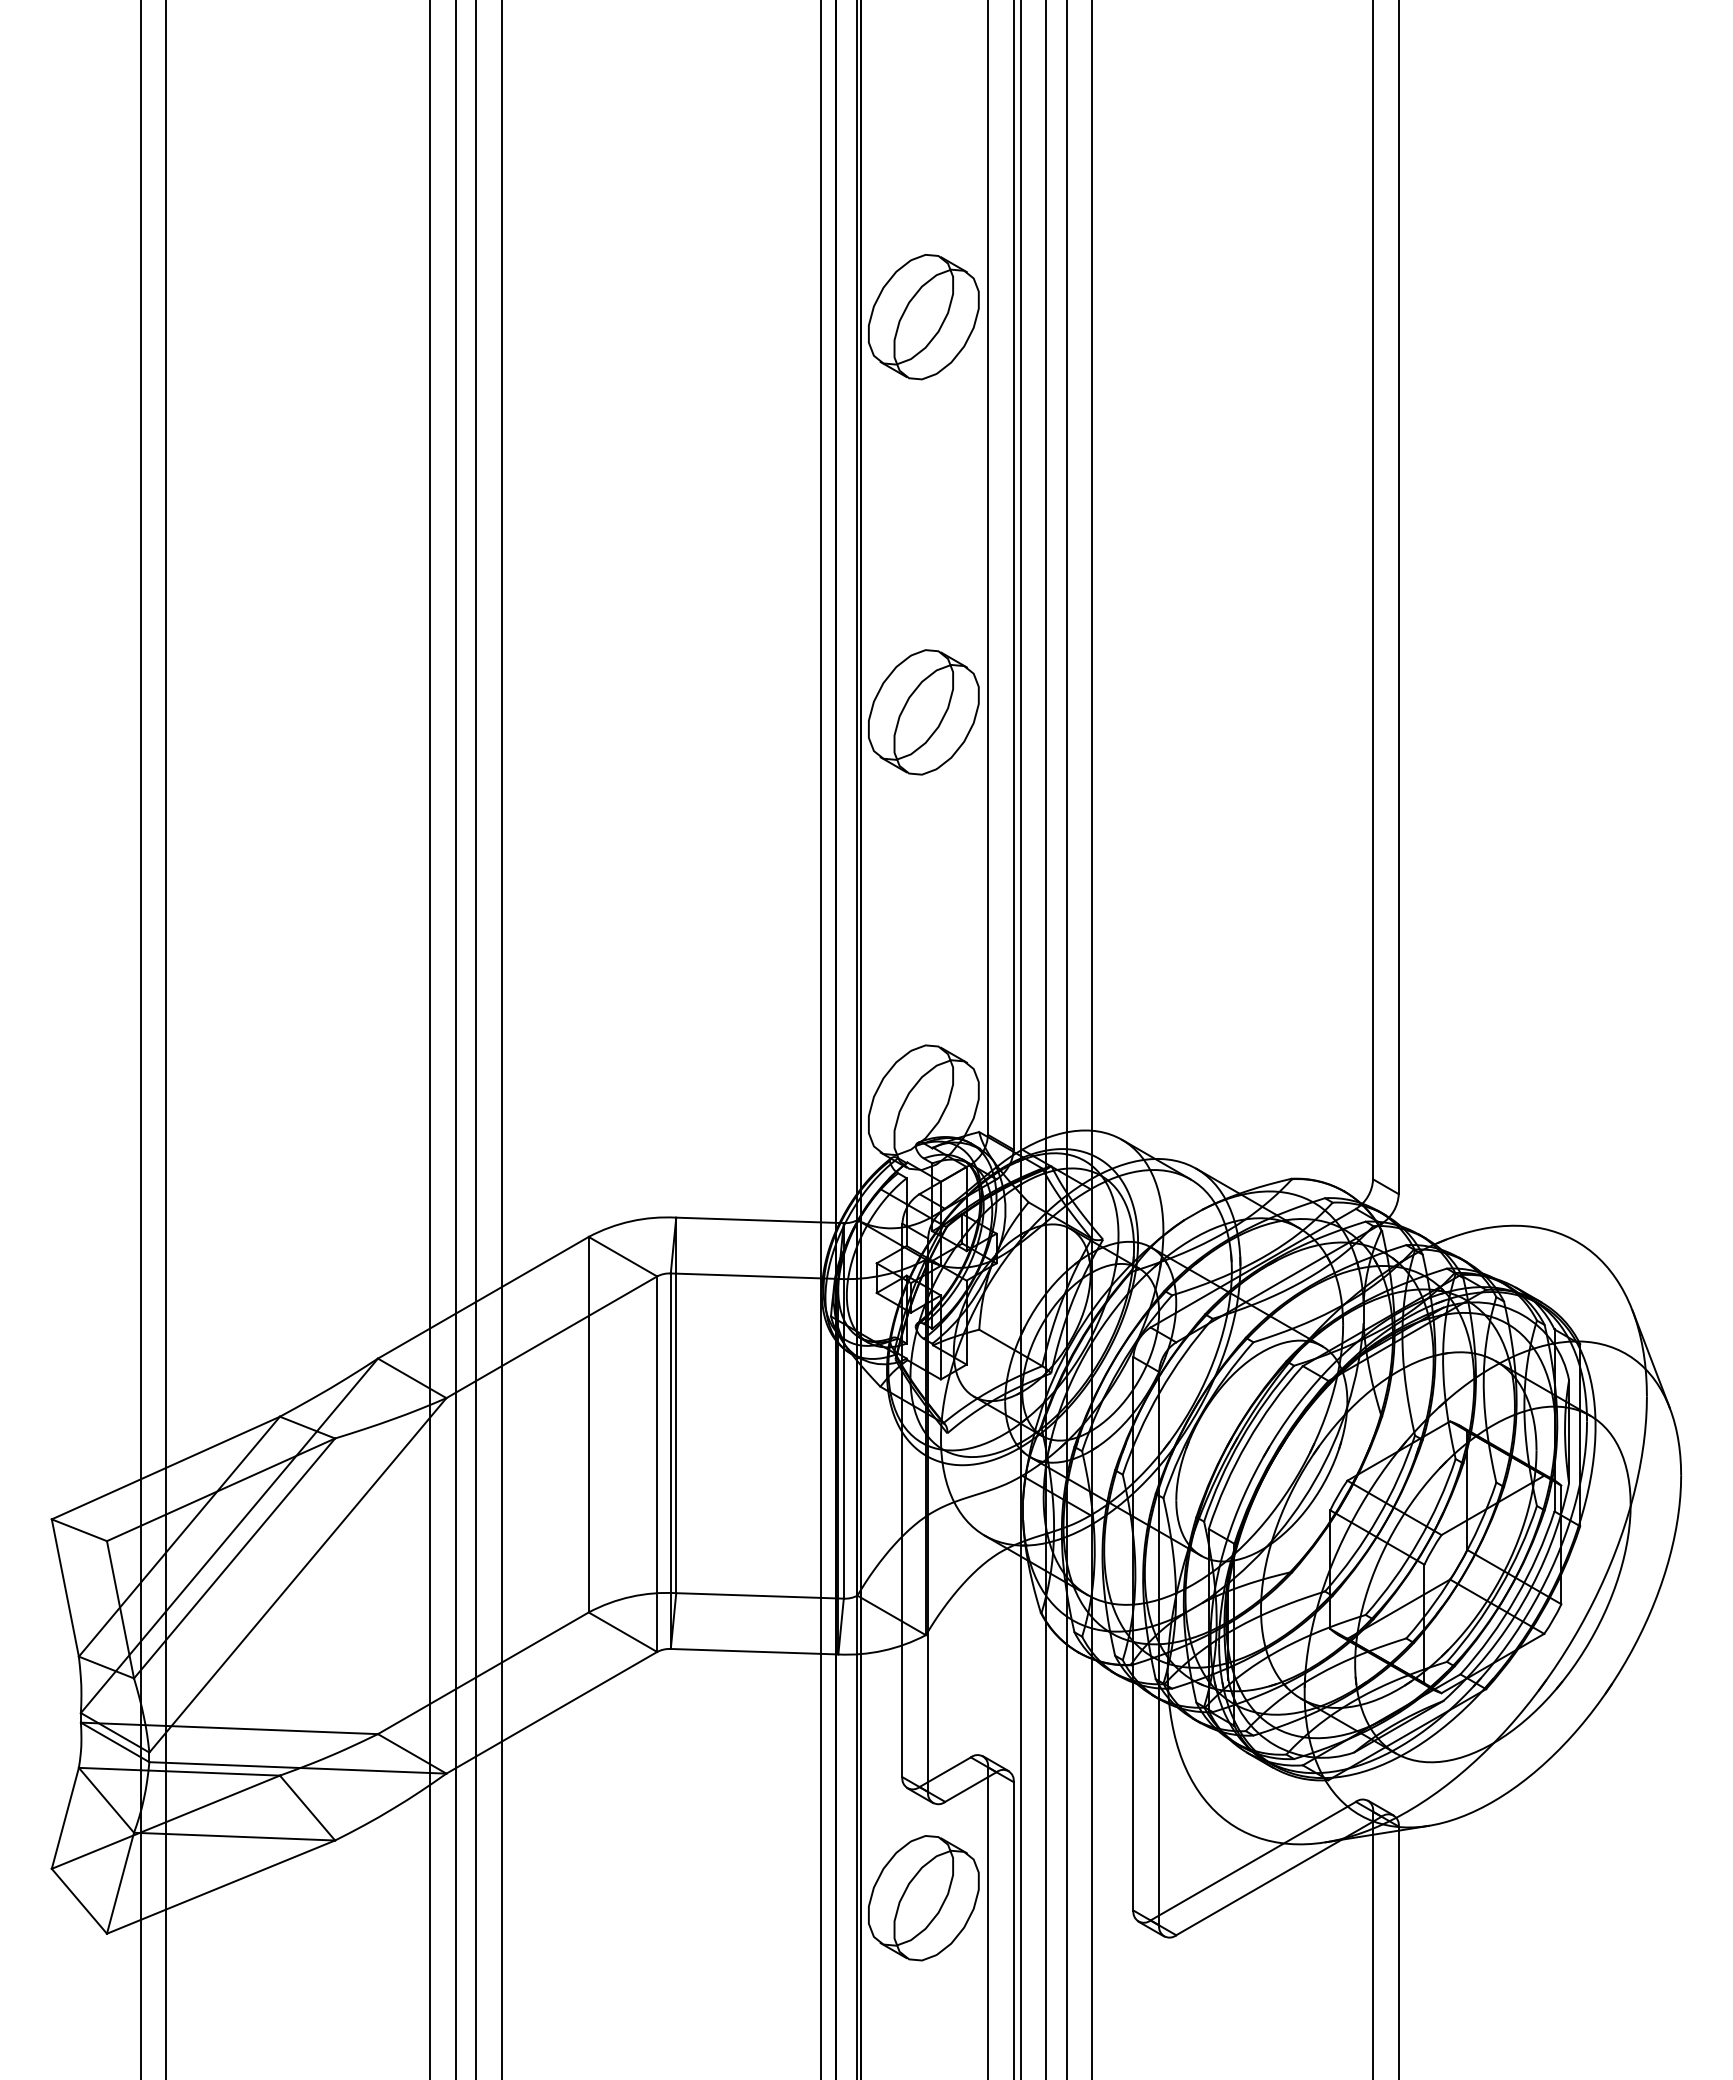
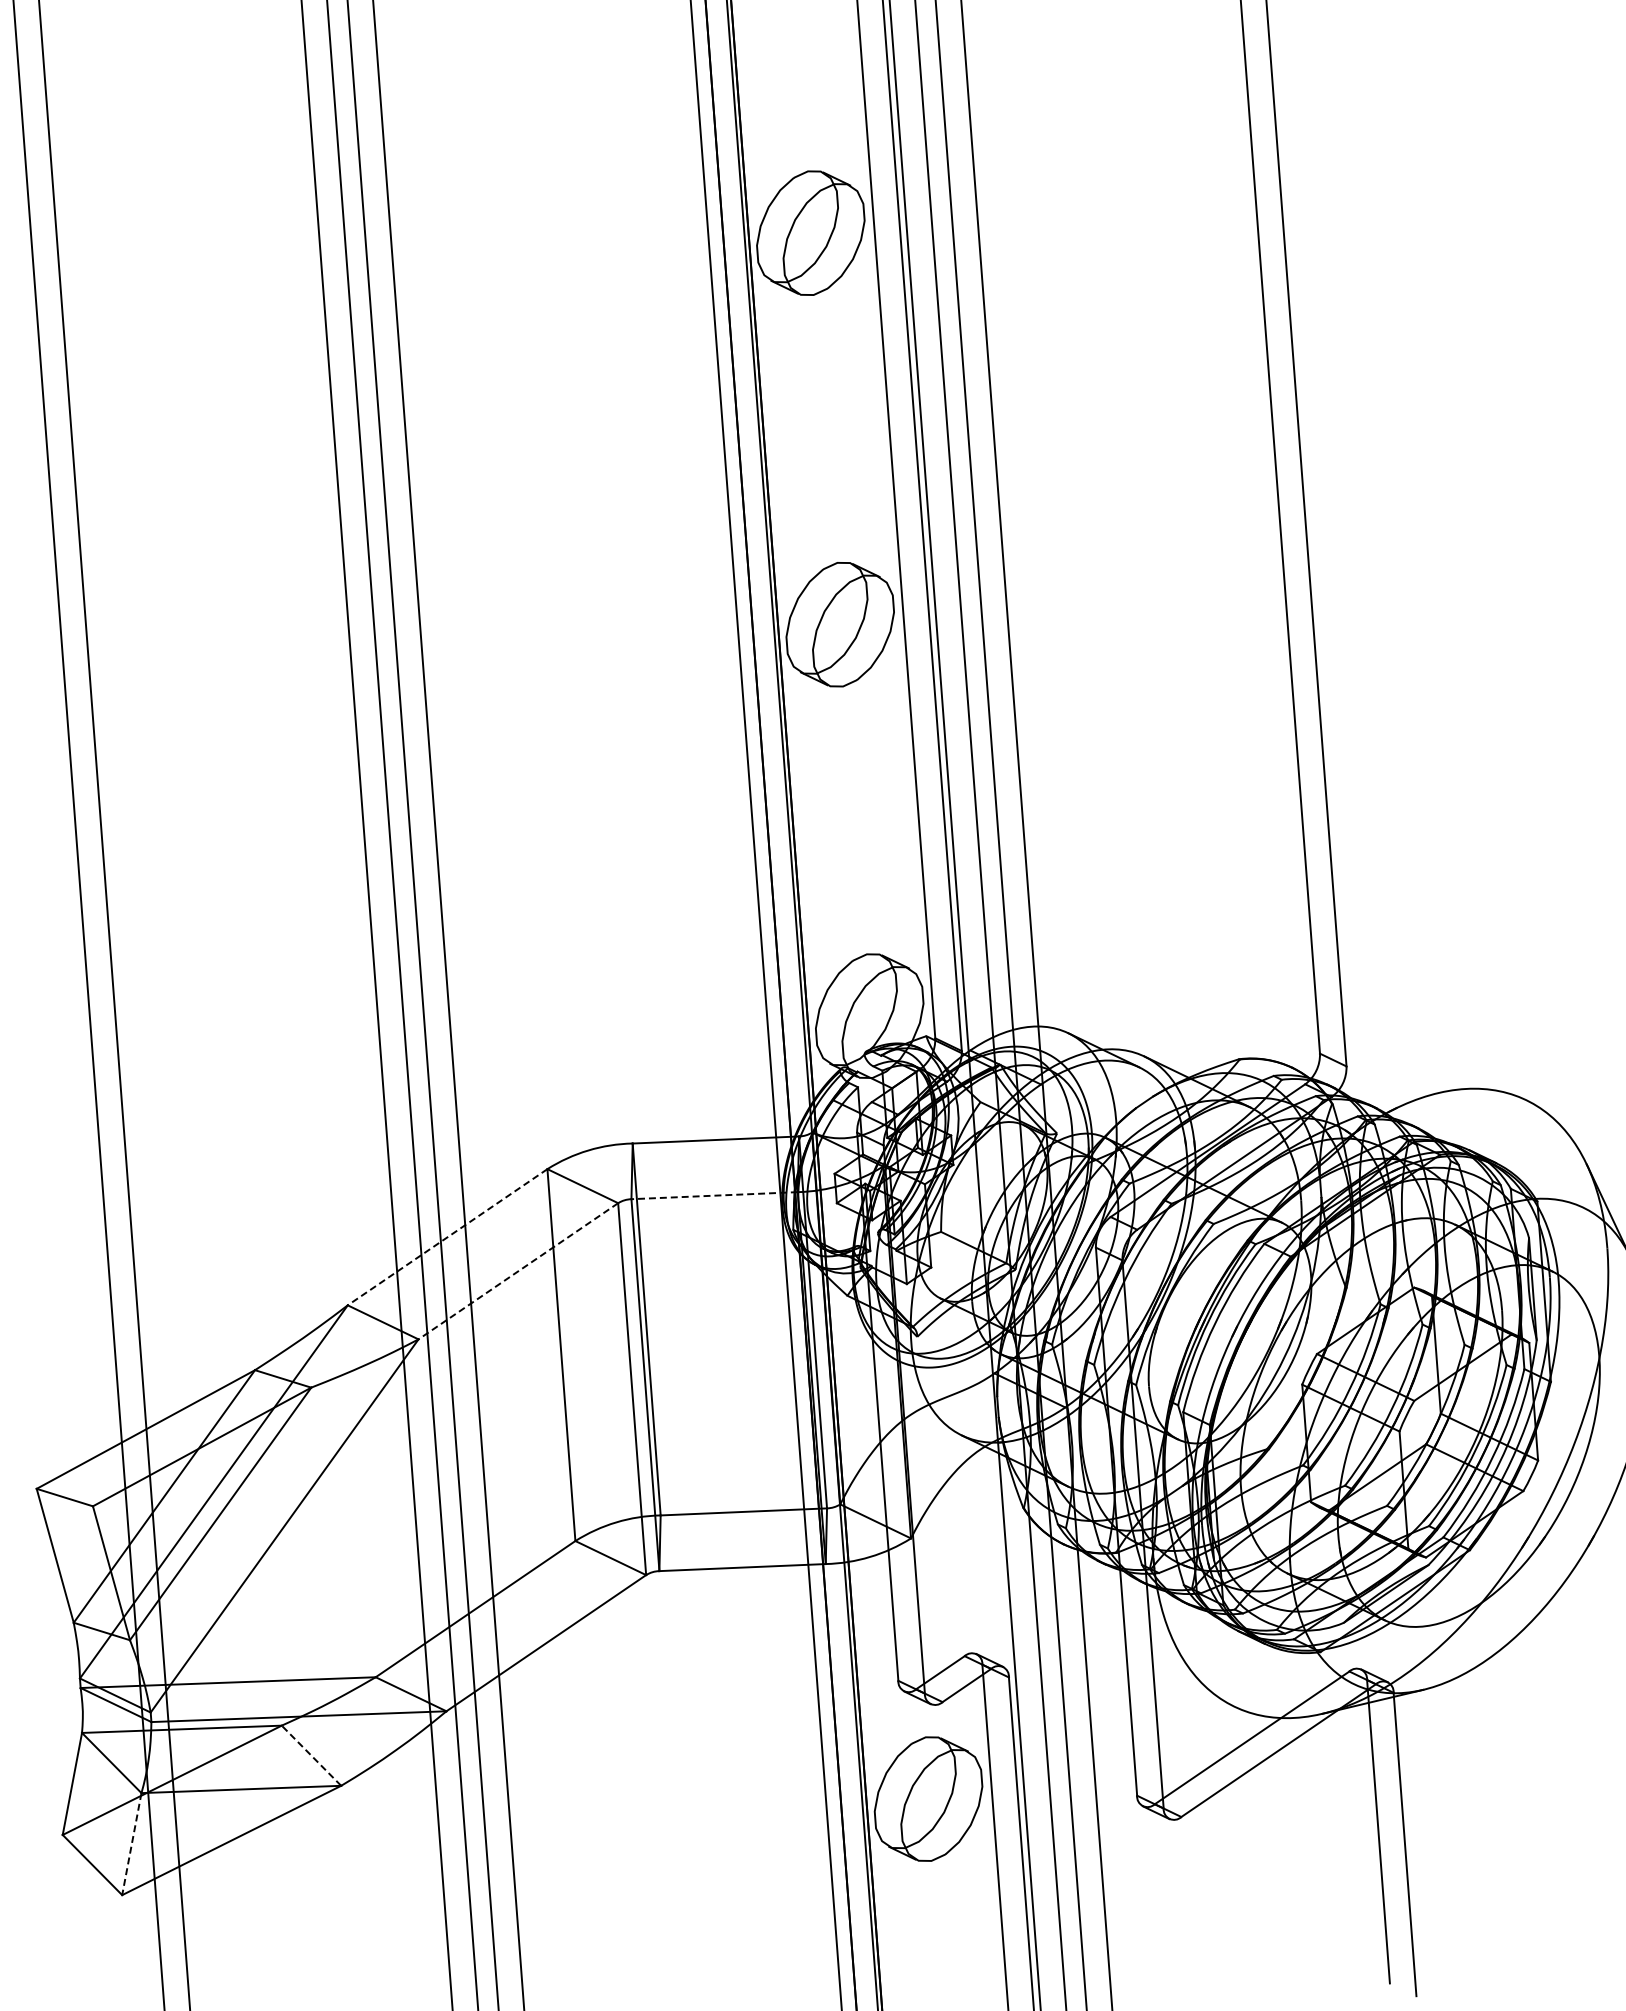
line: (754, 1276) -> (714, 1195), solid -> dashed
line: (483, 1297) -> (447, 1236), solid -> dashed
line: (551, 1337) -> (518, 1271), solid -> dashed
line: (307, 1808) -> (311, 1756), solid -> dashed
line: (120, 1883) -> (131, 1844), solid -> dashed

